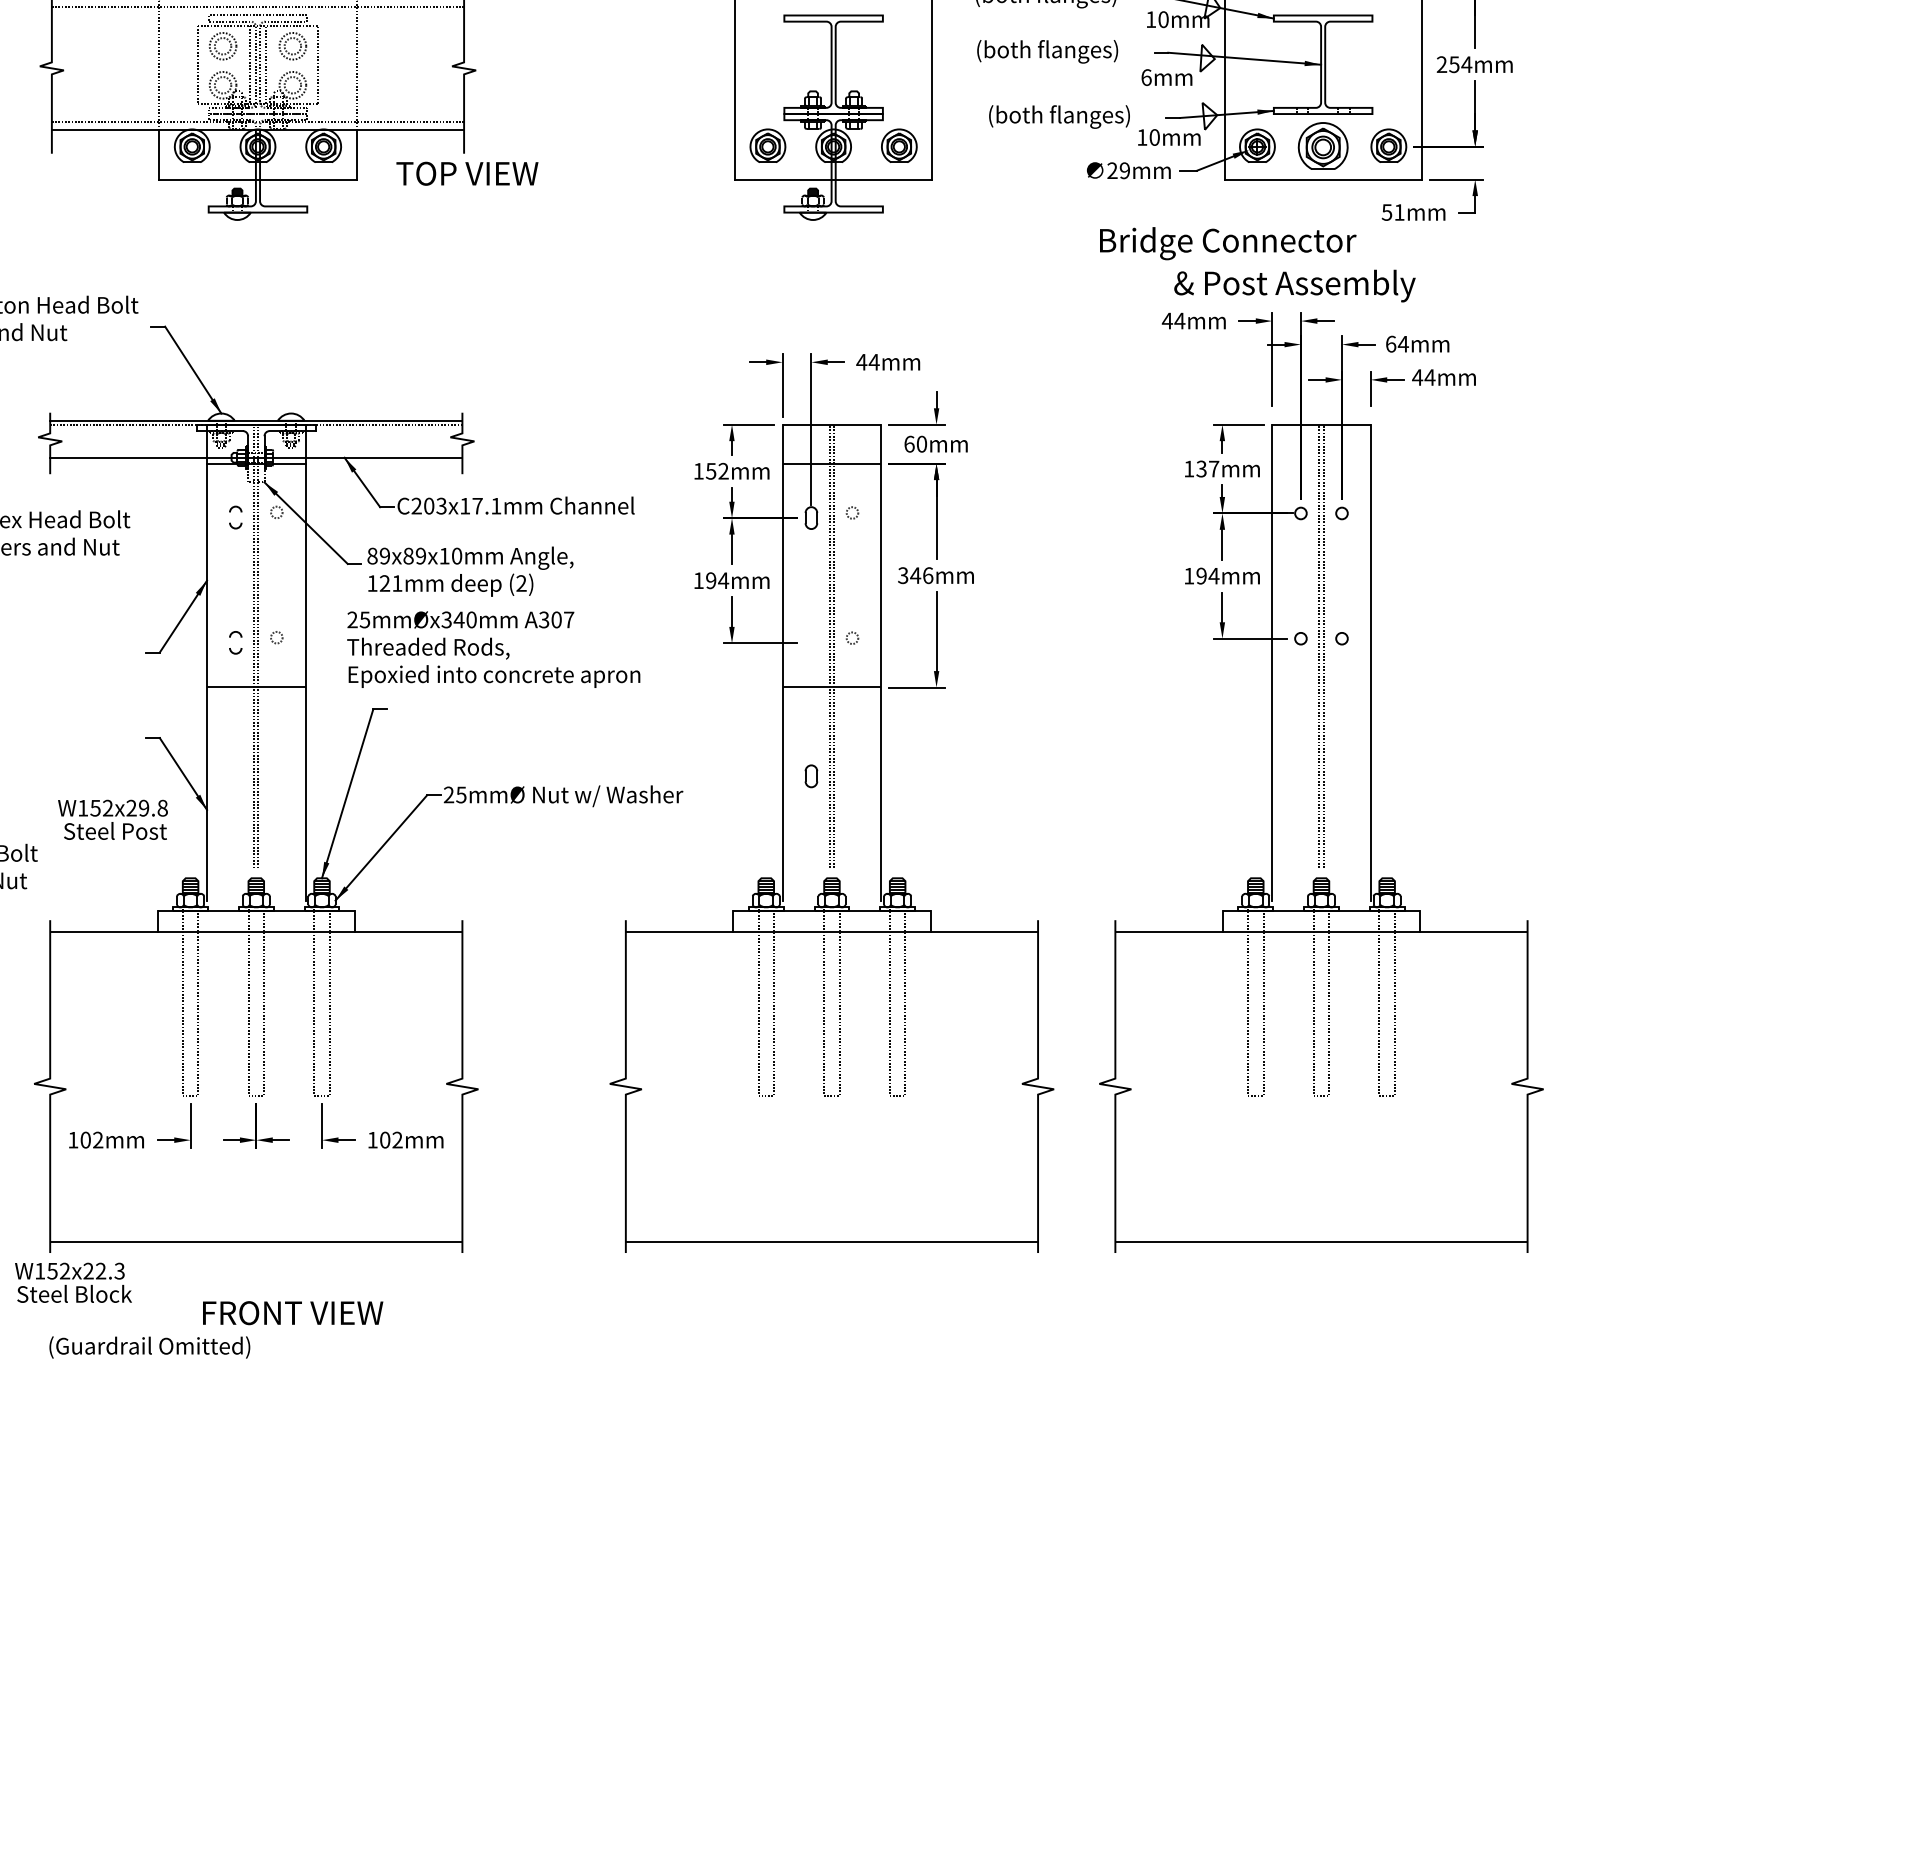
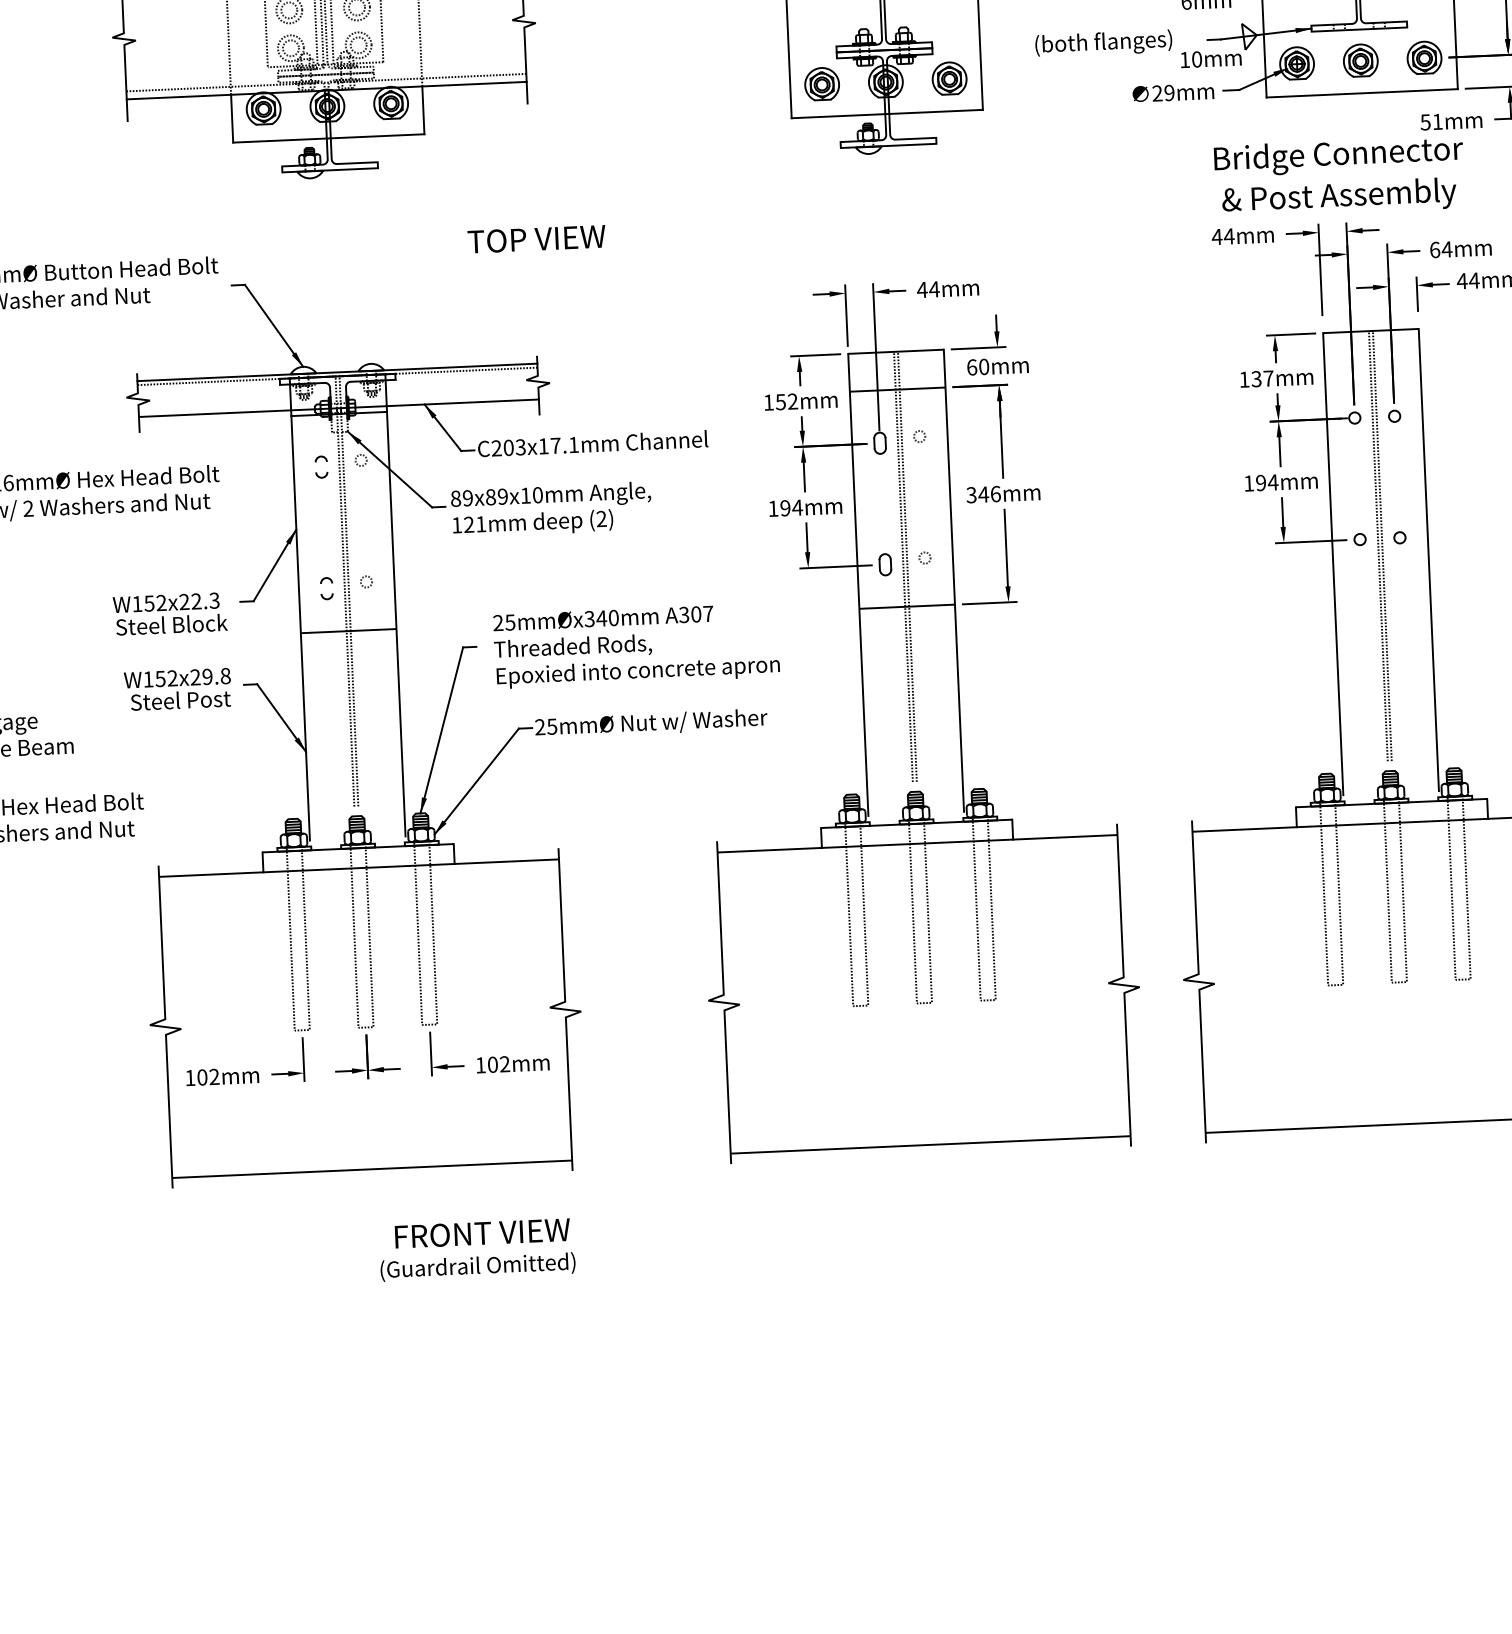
part: (1322, 145) -> (1360, 60), size x0.71
text: (467, 173) -> (536, 238), moved
text: (1228, 243) -> (1339, 156), moved
text: (493, 649) -> (636, 645), moved
part: (811, 776) -> (885, 564), moved
text: (112, 819) -> (177, 689), moved
text: (73, 1282) -> (170, 613), moved
text: (293, 1313) -> (483, 1233), moved
text: (149, 1347) -> (477, 1267), moved

